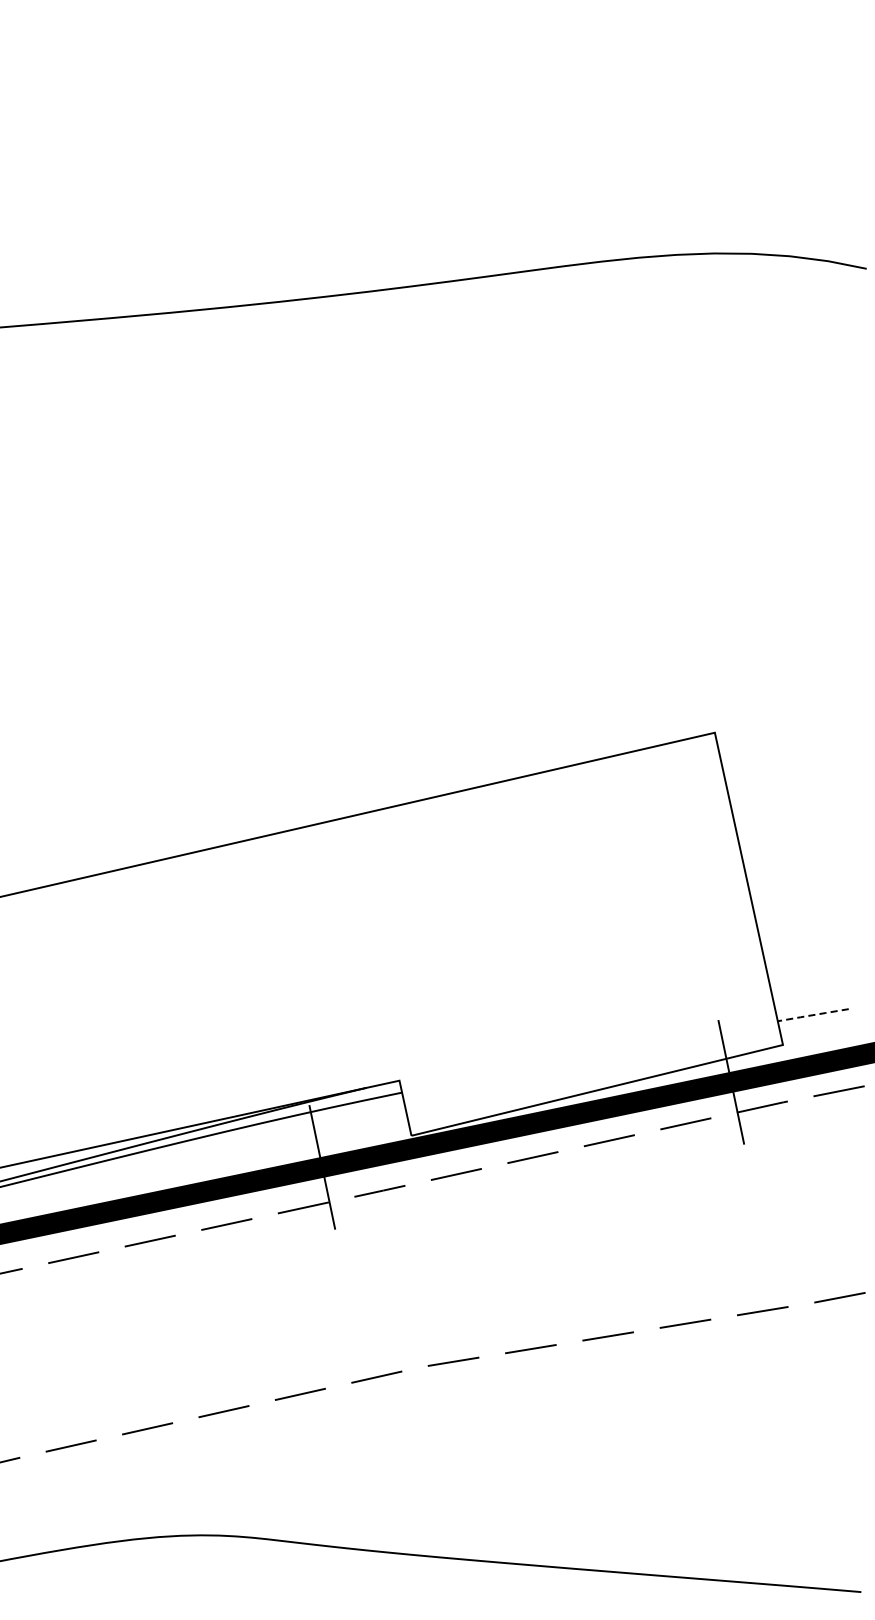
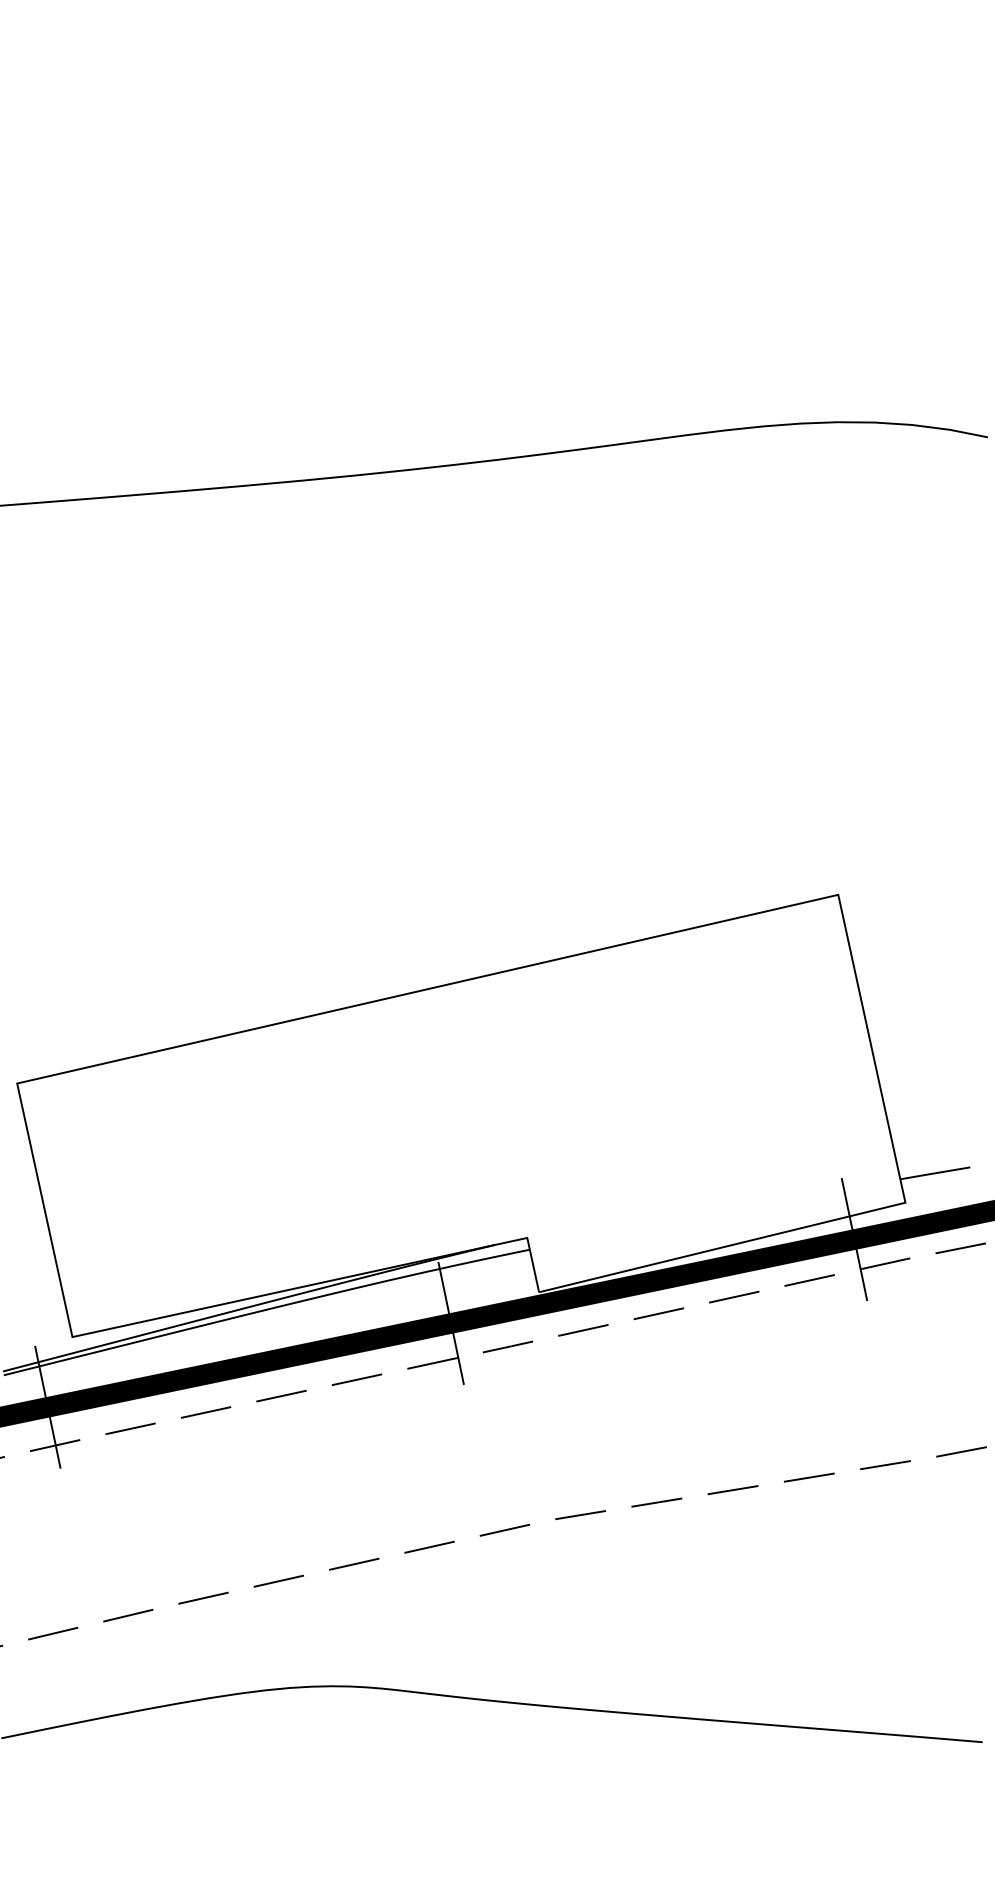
line: (813, 1015) -> (935, 1173), dashed -> solid

